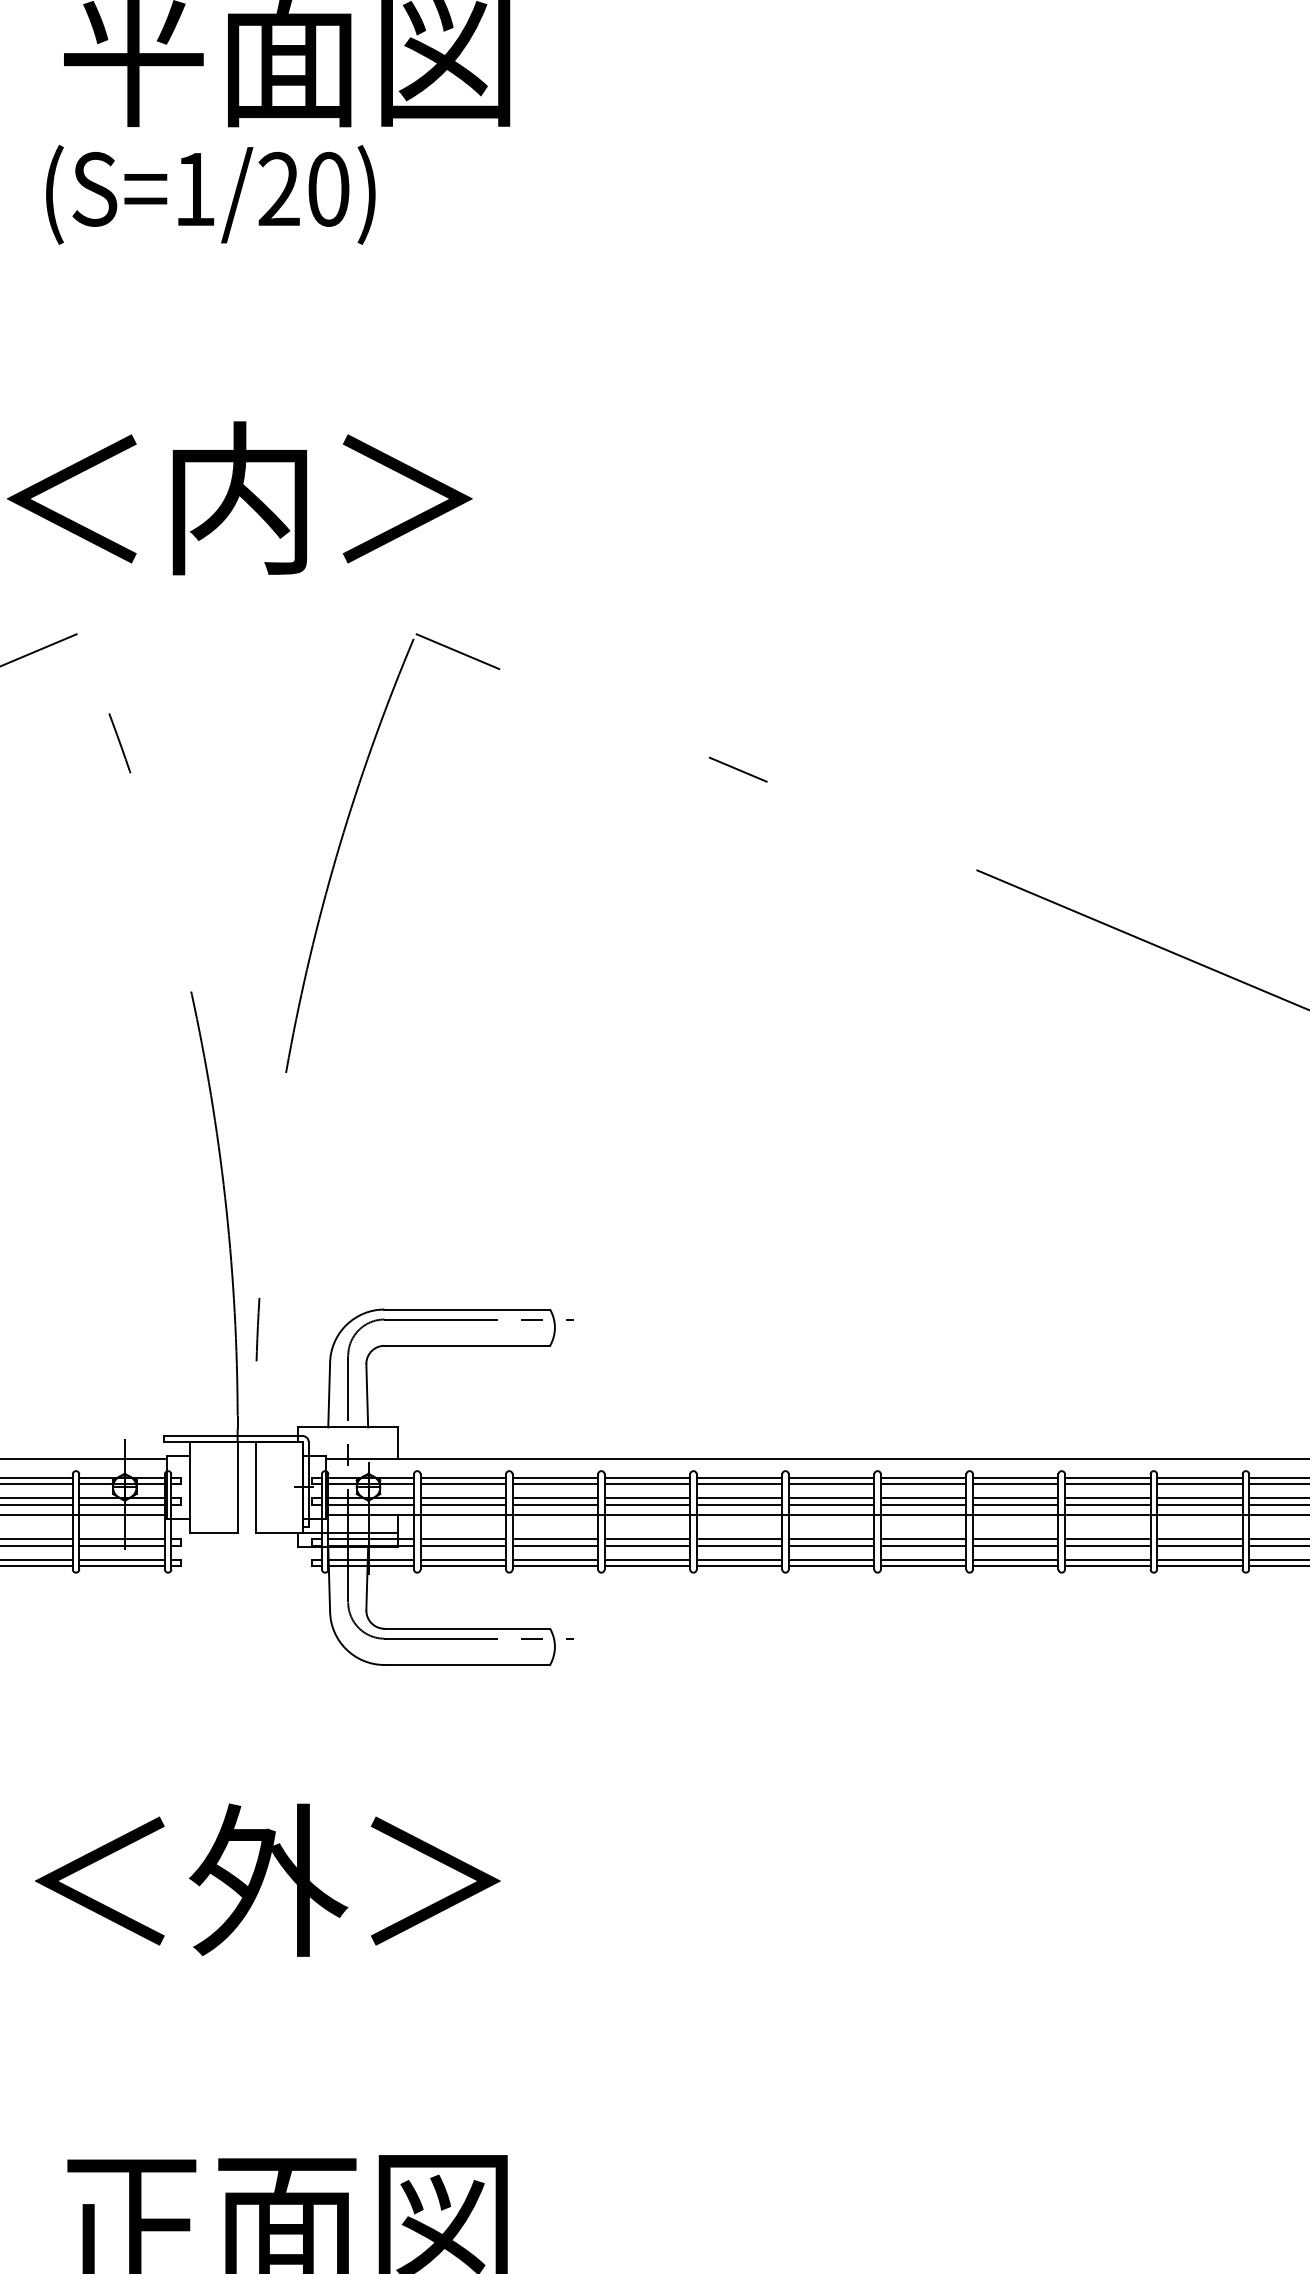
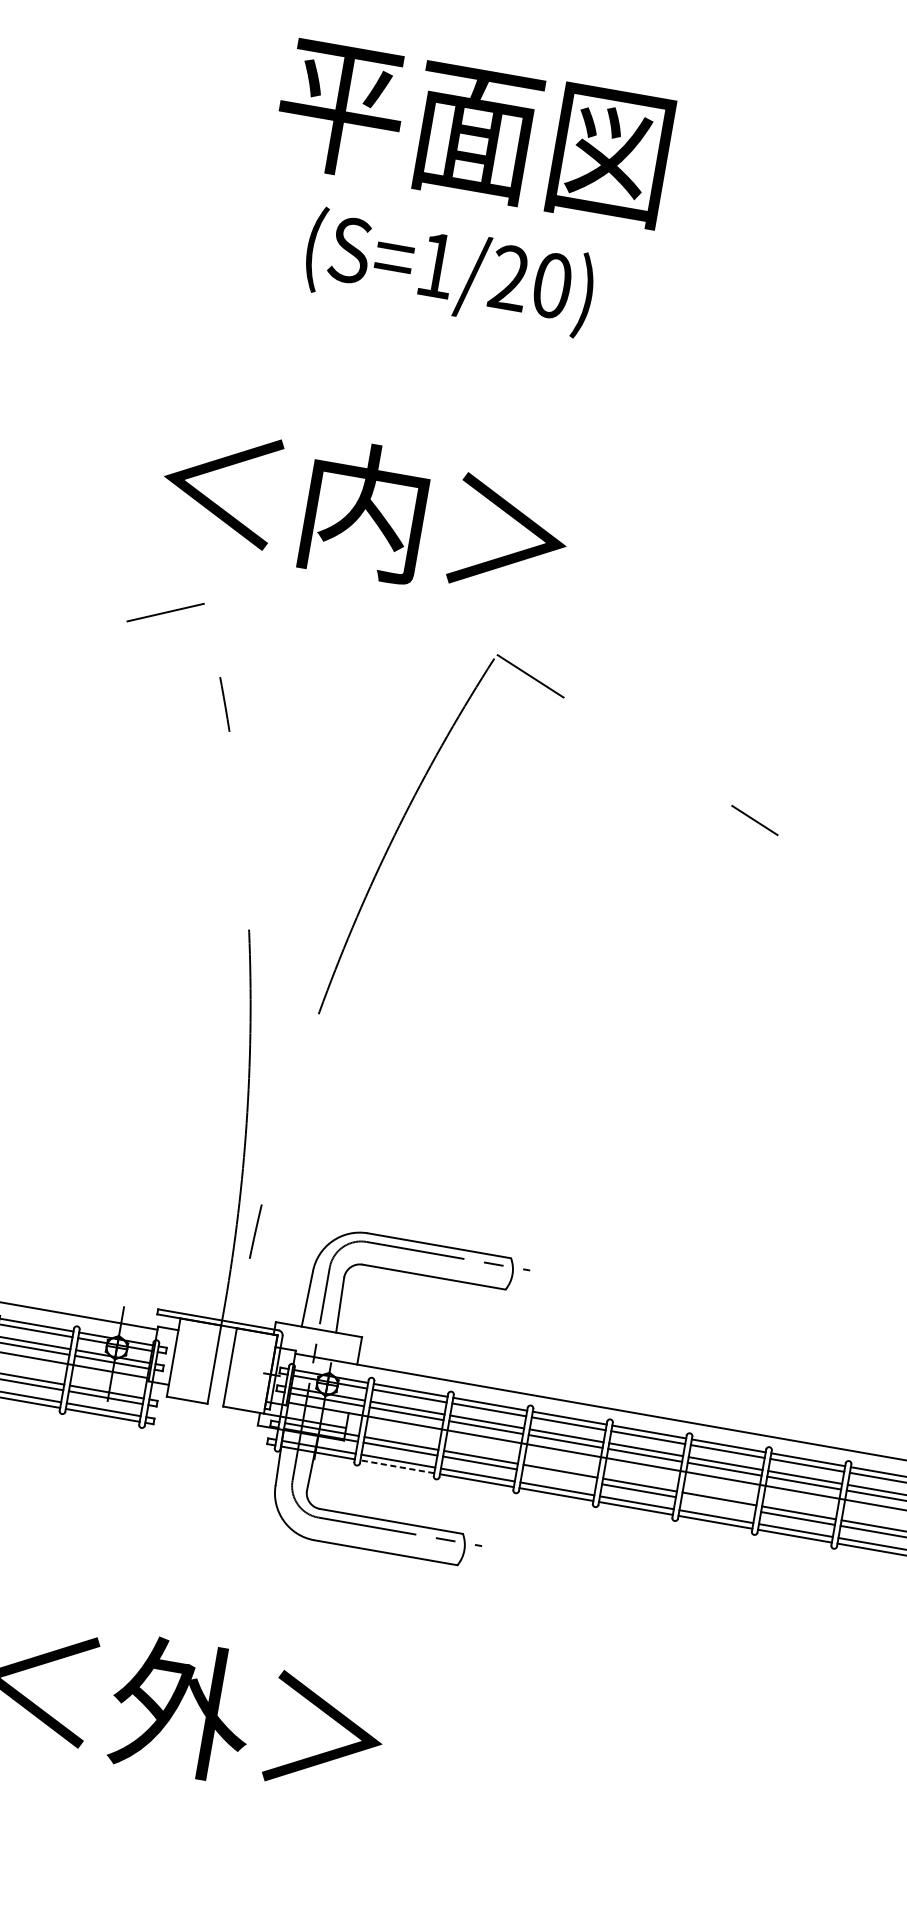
text: (210, 194) -> (449, 272), moved
line: (647, 1545) -> (559, 1476), removed
line: (831, 1545) -> (718, 1504), removed
line: (463, 1566) -> (397, 1467), solid -> dashed

